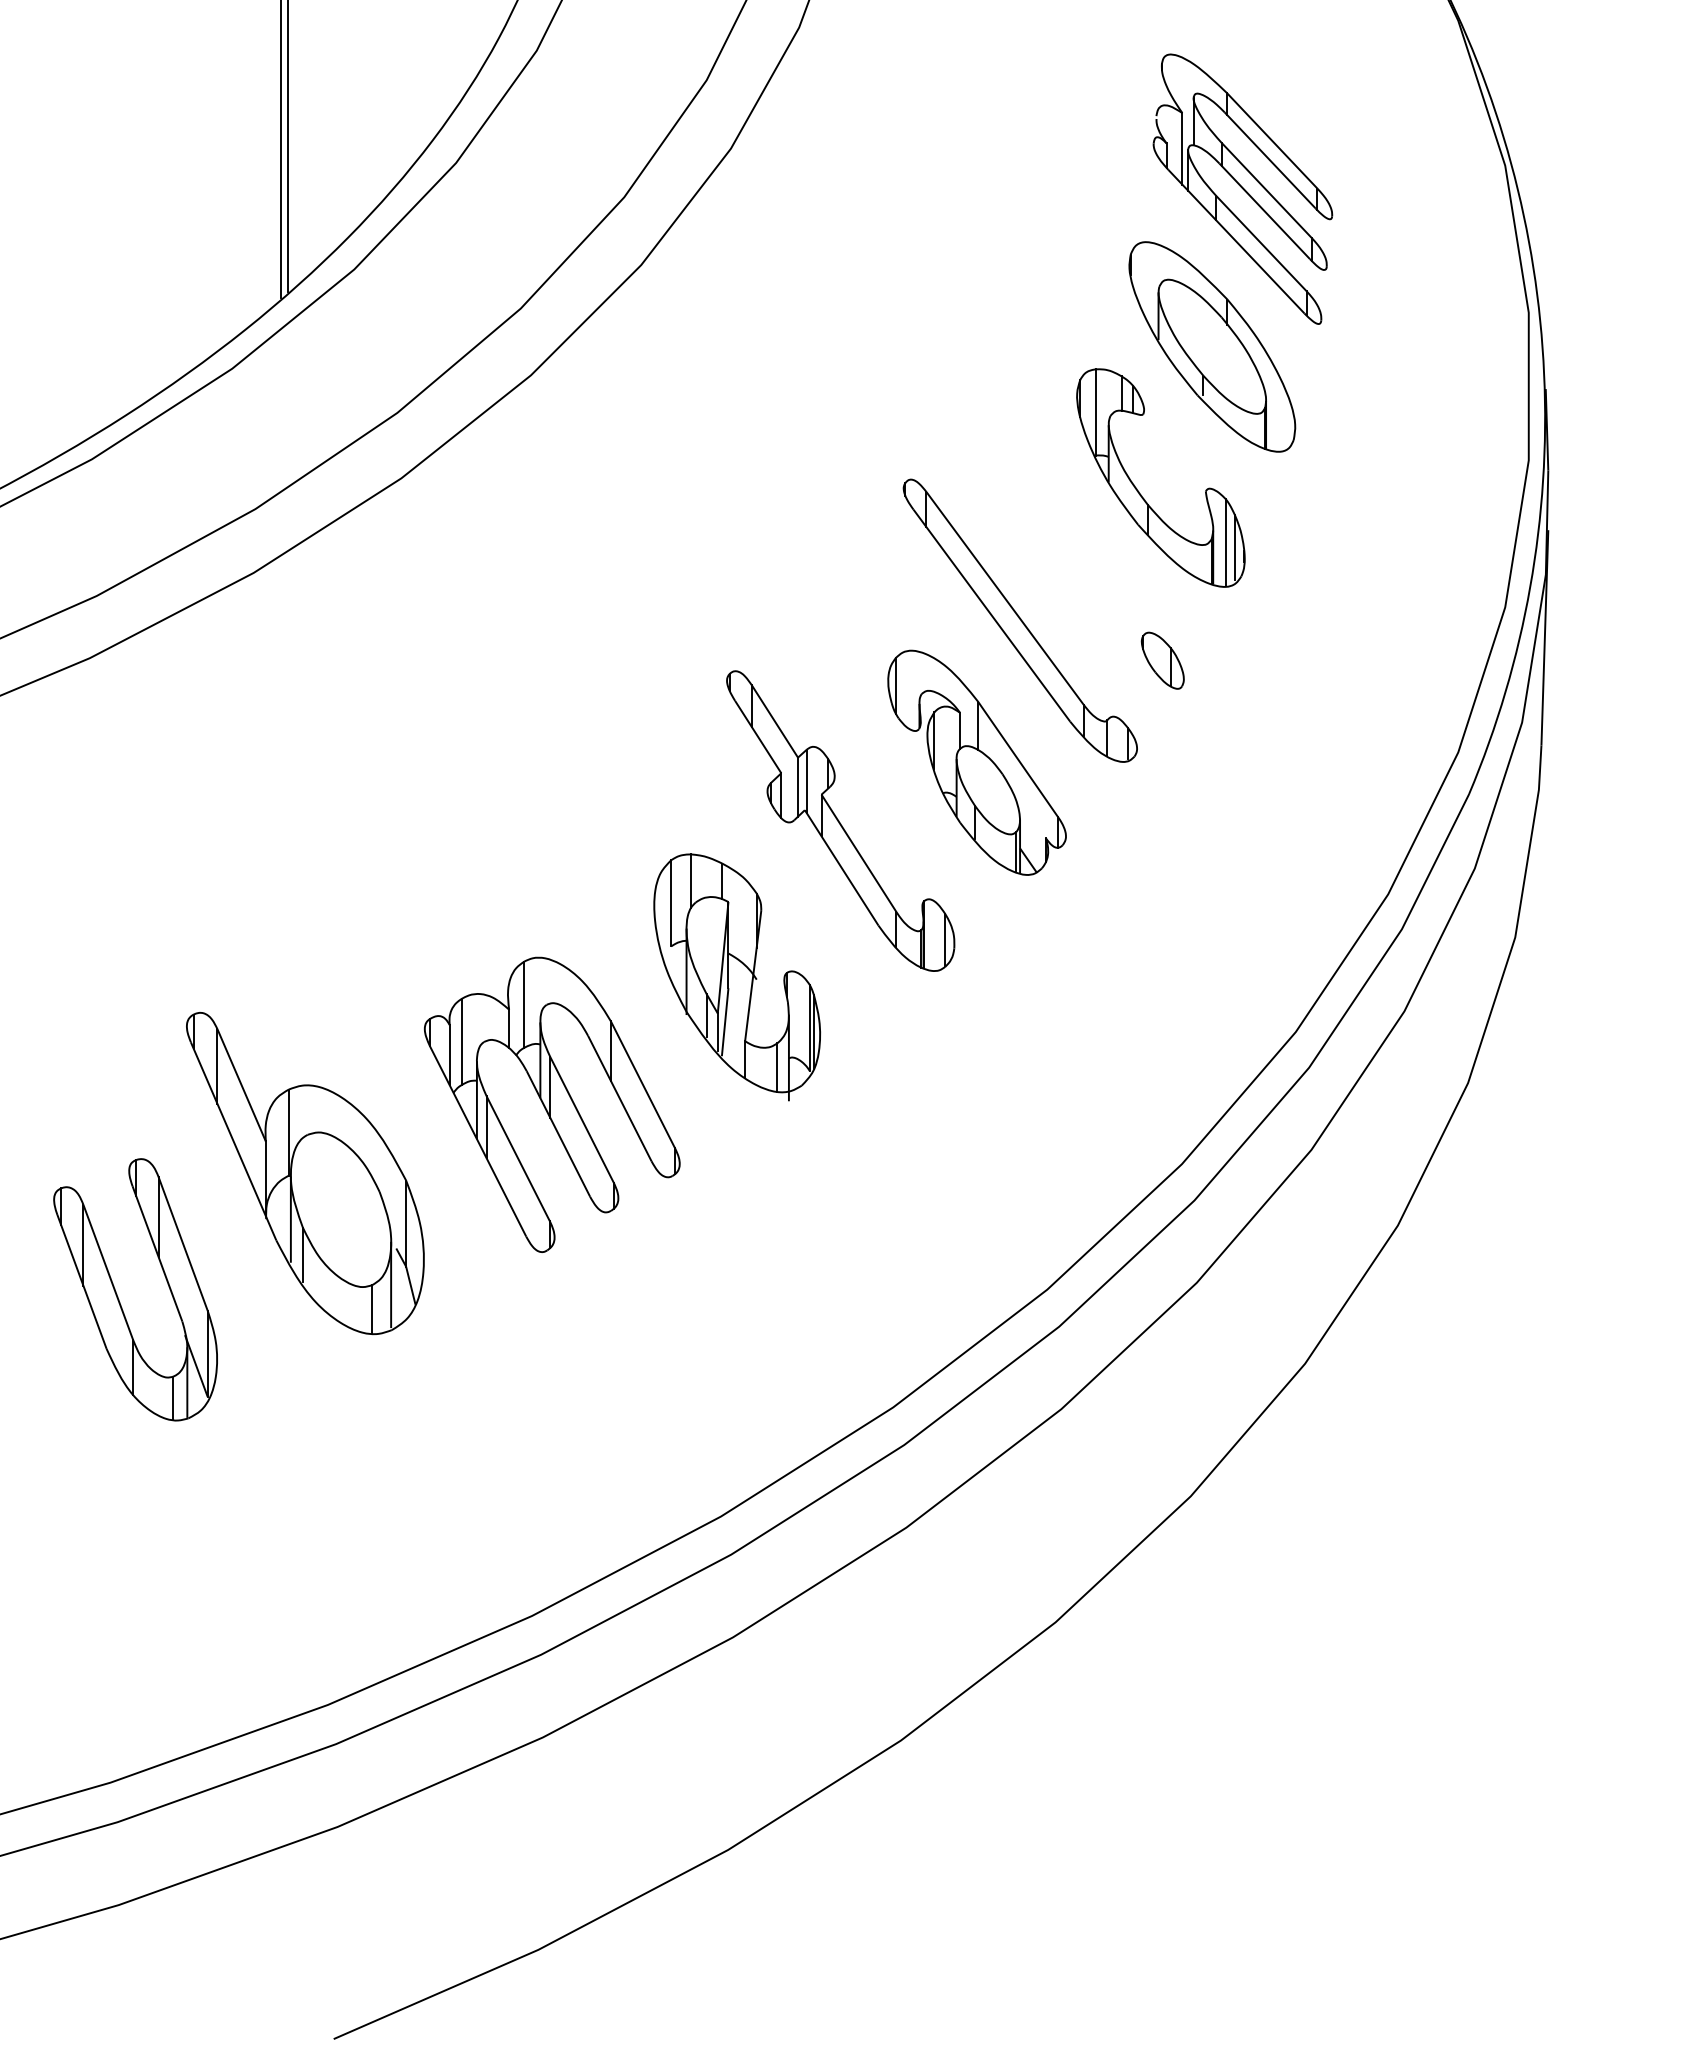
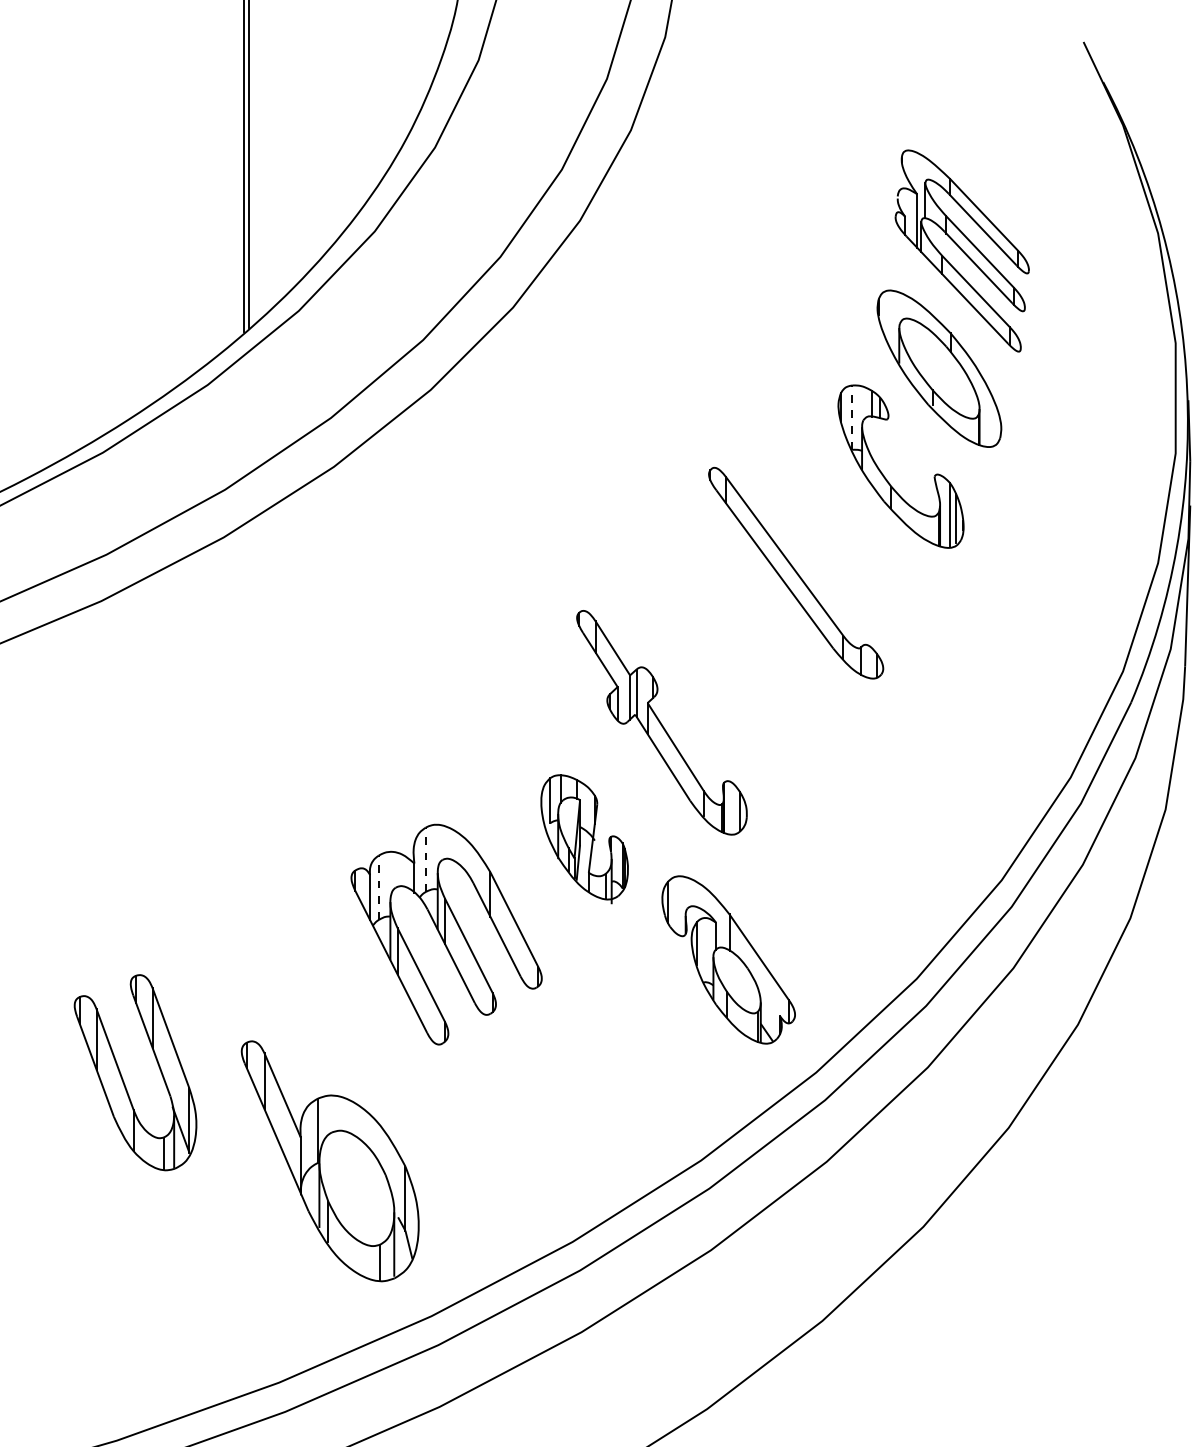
line: (1095, 411) -> (852, 416), solid -> dashed
part: (1162, 660) -> (902, 602), removed
part: (976, 762) -> (728, 959), moved
part: (736, 977) -> (584, 839), size x0.7
line: (524, 1004) -> (425, 859), solid -> dashed
line: (461, 1041) -> (378, 887), solid -> dashed
part: (305, 1173) -> (330, 1161), moved

